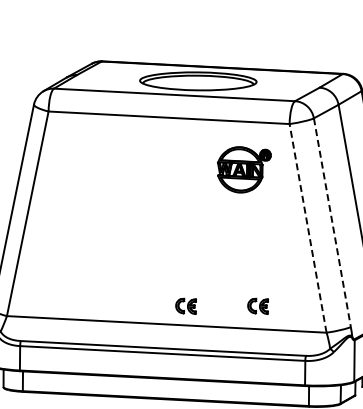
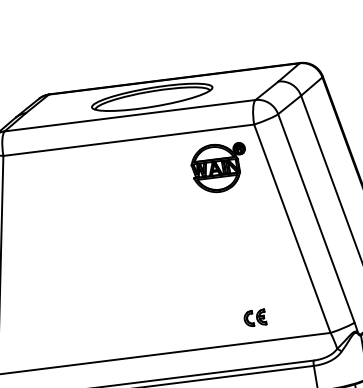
part: (244, 169) -> (220, 167), moved
line: (332, 222) -> (316, 218), dashed -> solid
line: (308, 228) -> (292, 228), dashed -> solid
part: (185, 305) -> (180, 330), removed

